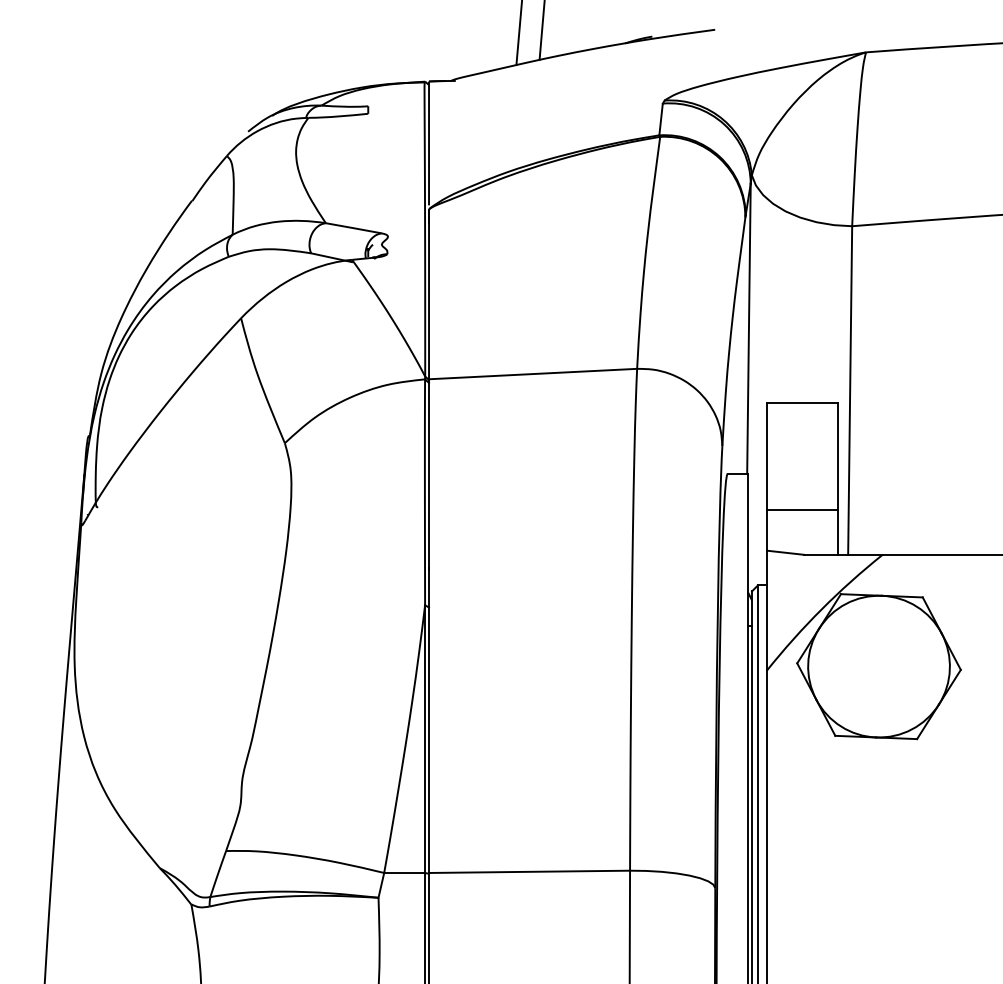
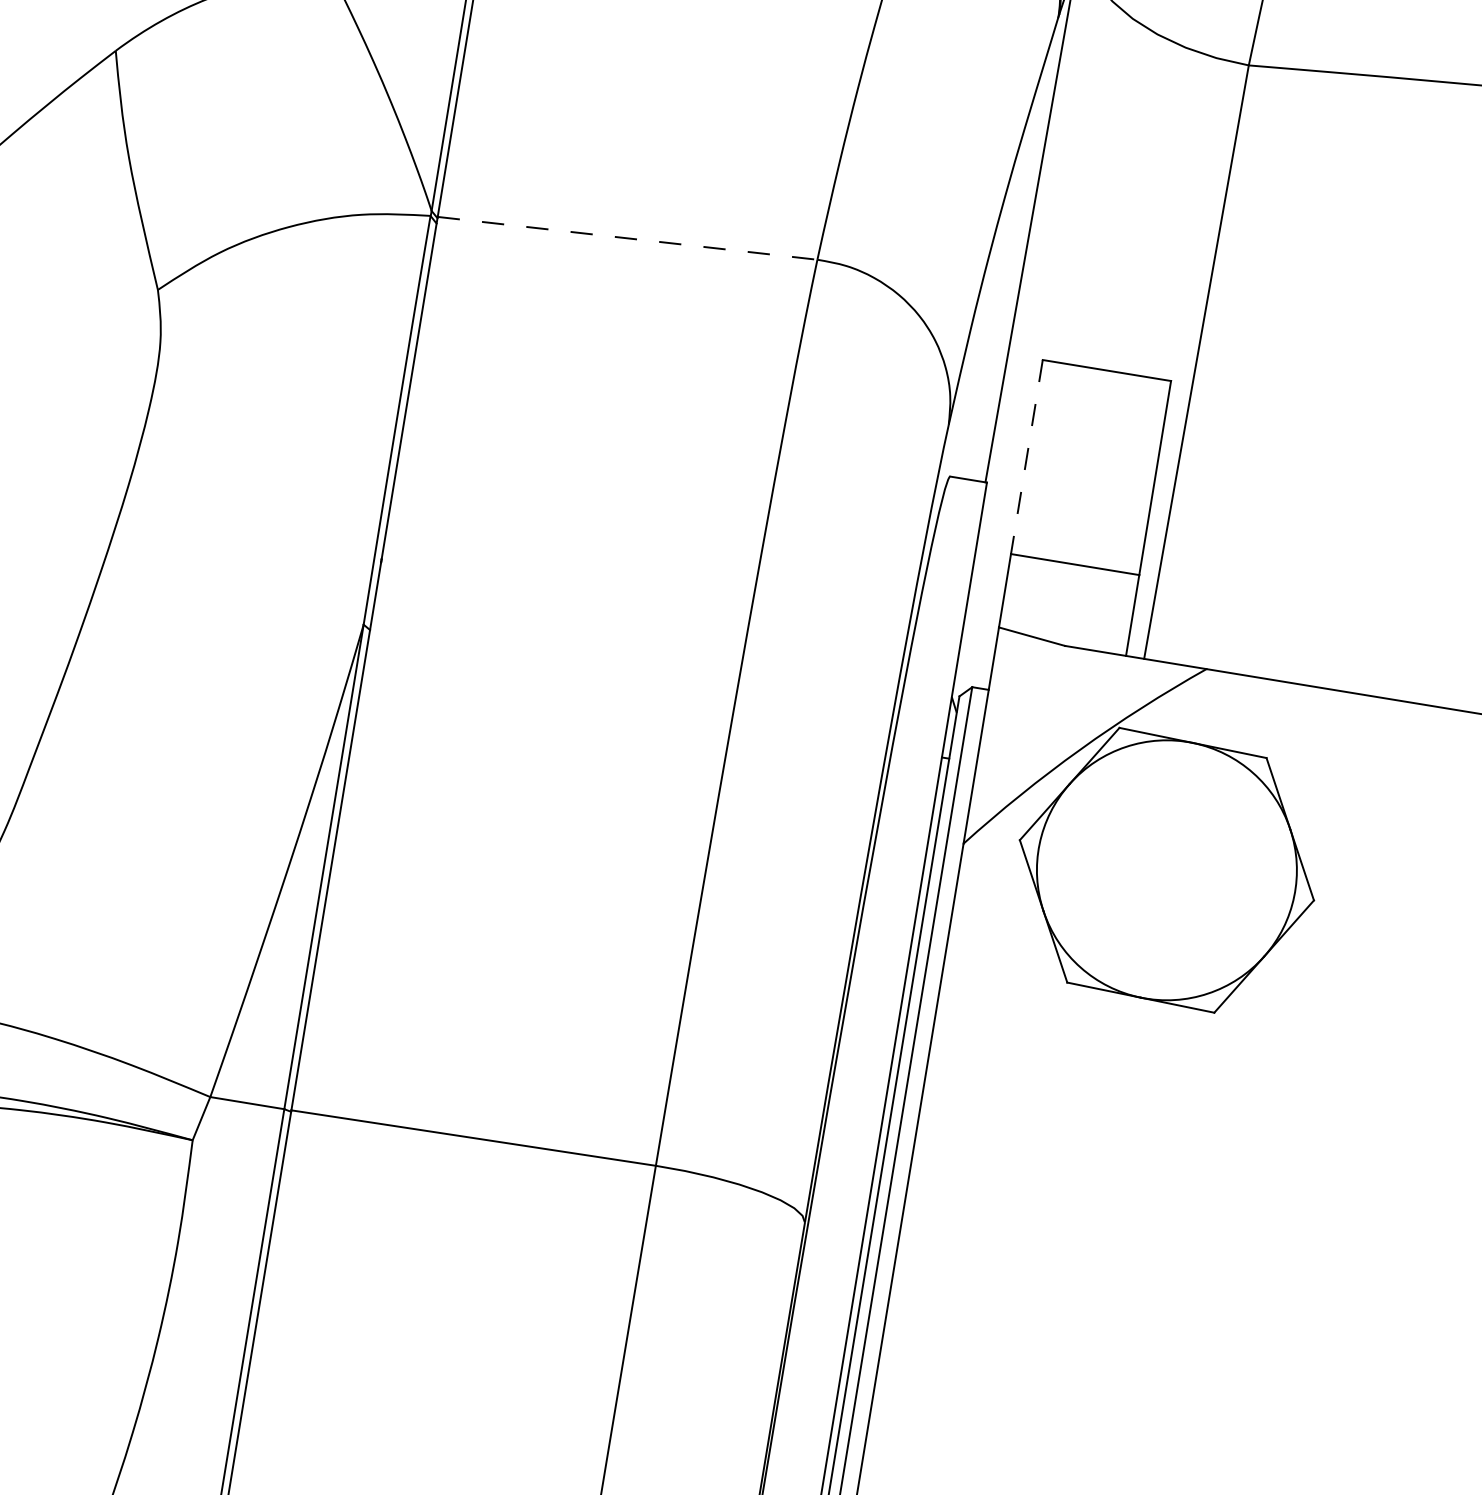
line: (533, 374) -> (628, 239), solid -> dashed
line: (767, 456) -> (1027, 456), solid -> dashed

